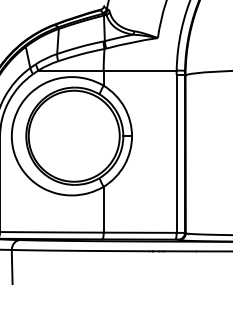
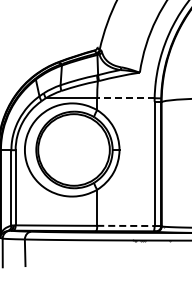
line: (139, 70) -> (125, 98), solid -> dashed
line: (139, 232) -> (125, 225), solid -> dashed

